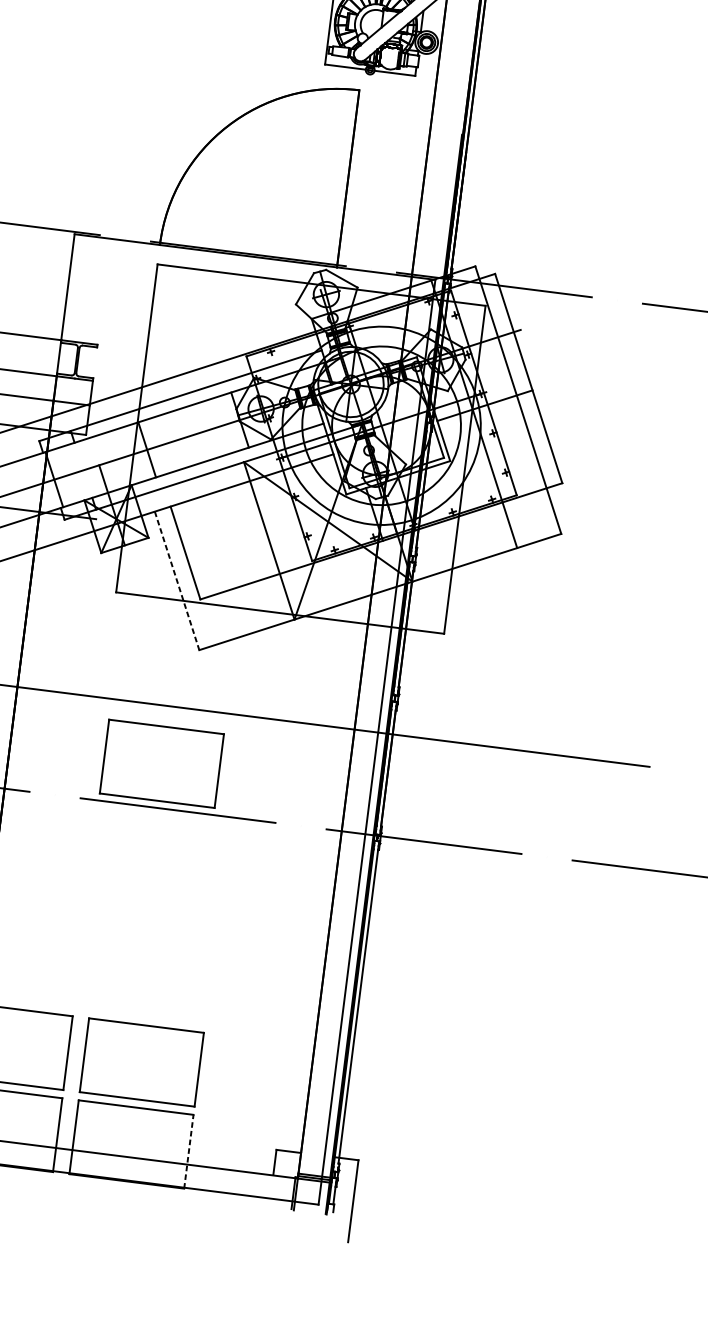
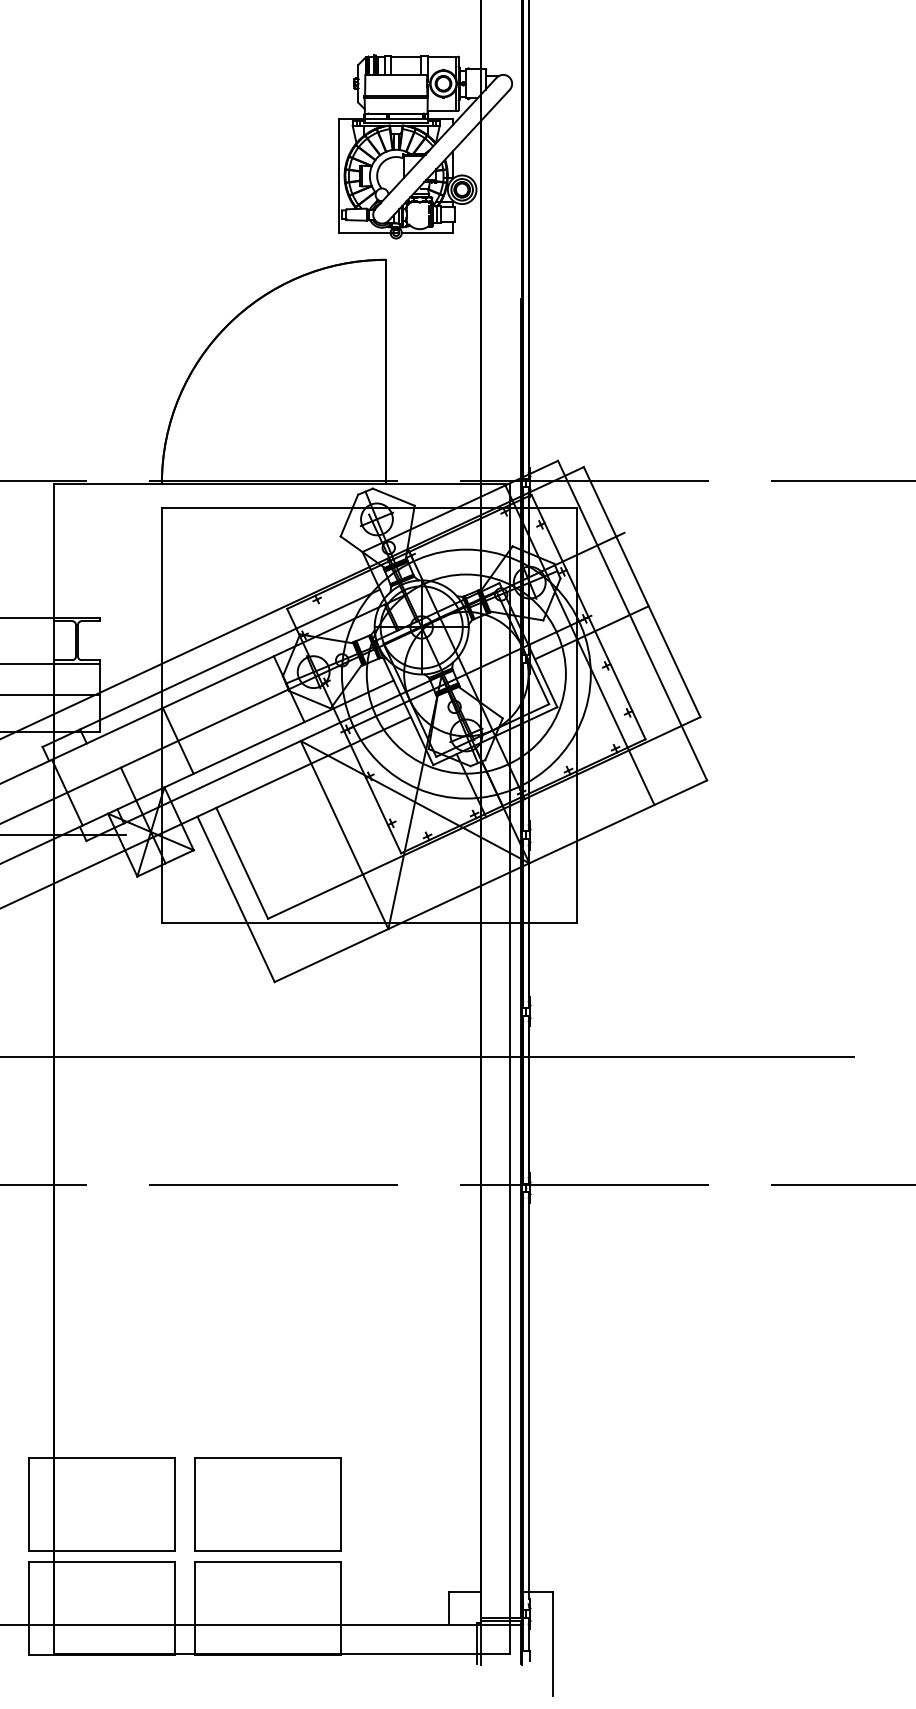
line: (177, 581) -> (236, 899), dashed -> solid
part: (161, 763) -> (245, 1129), removed
line: (188, 1151) -> (340, 1608), dashed -> solid

